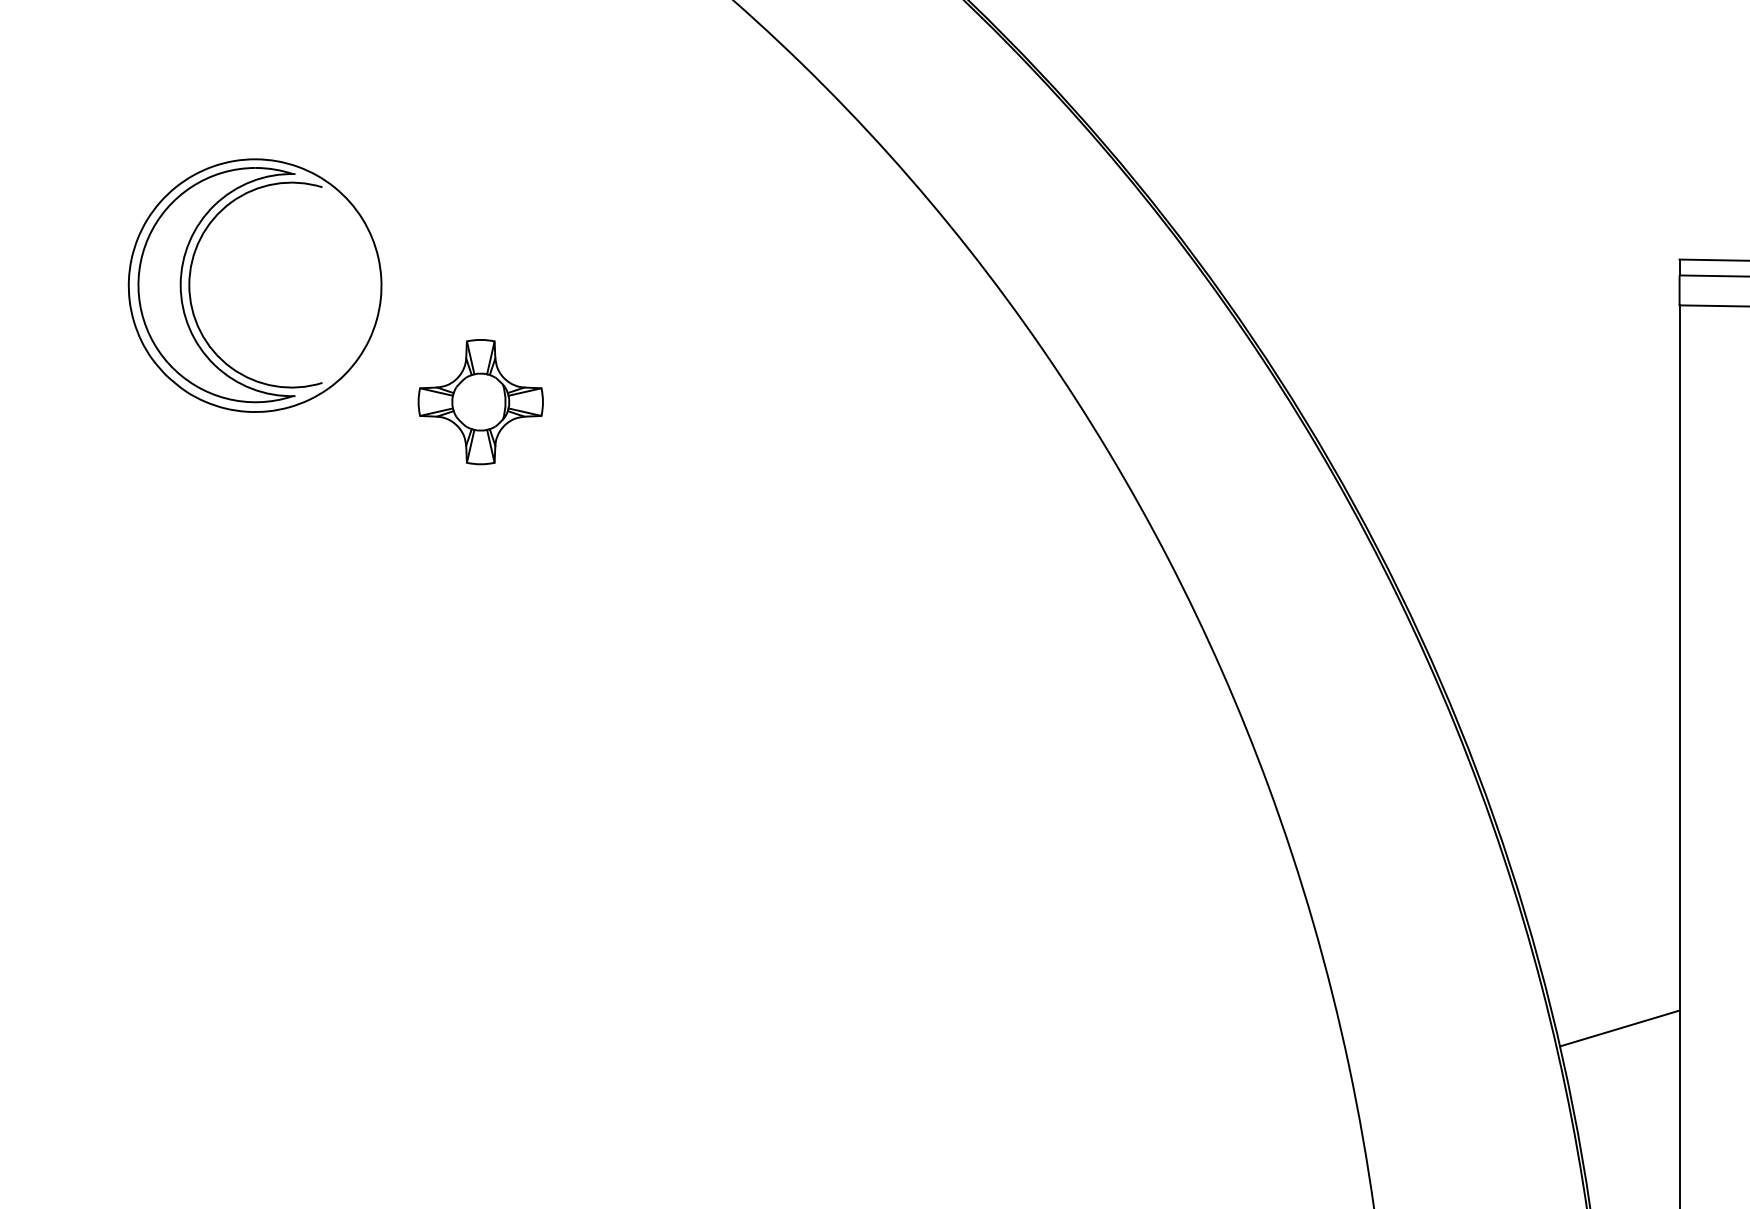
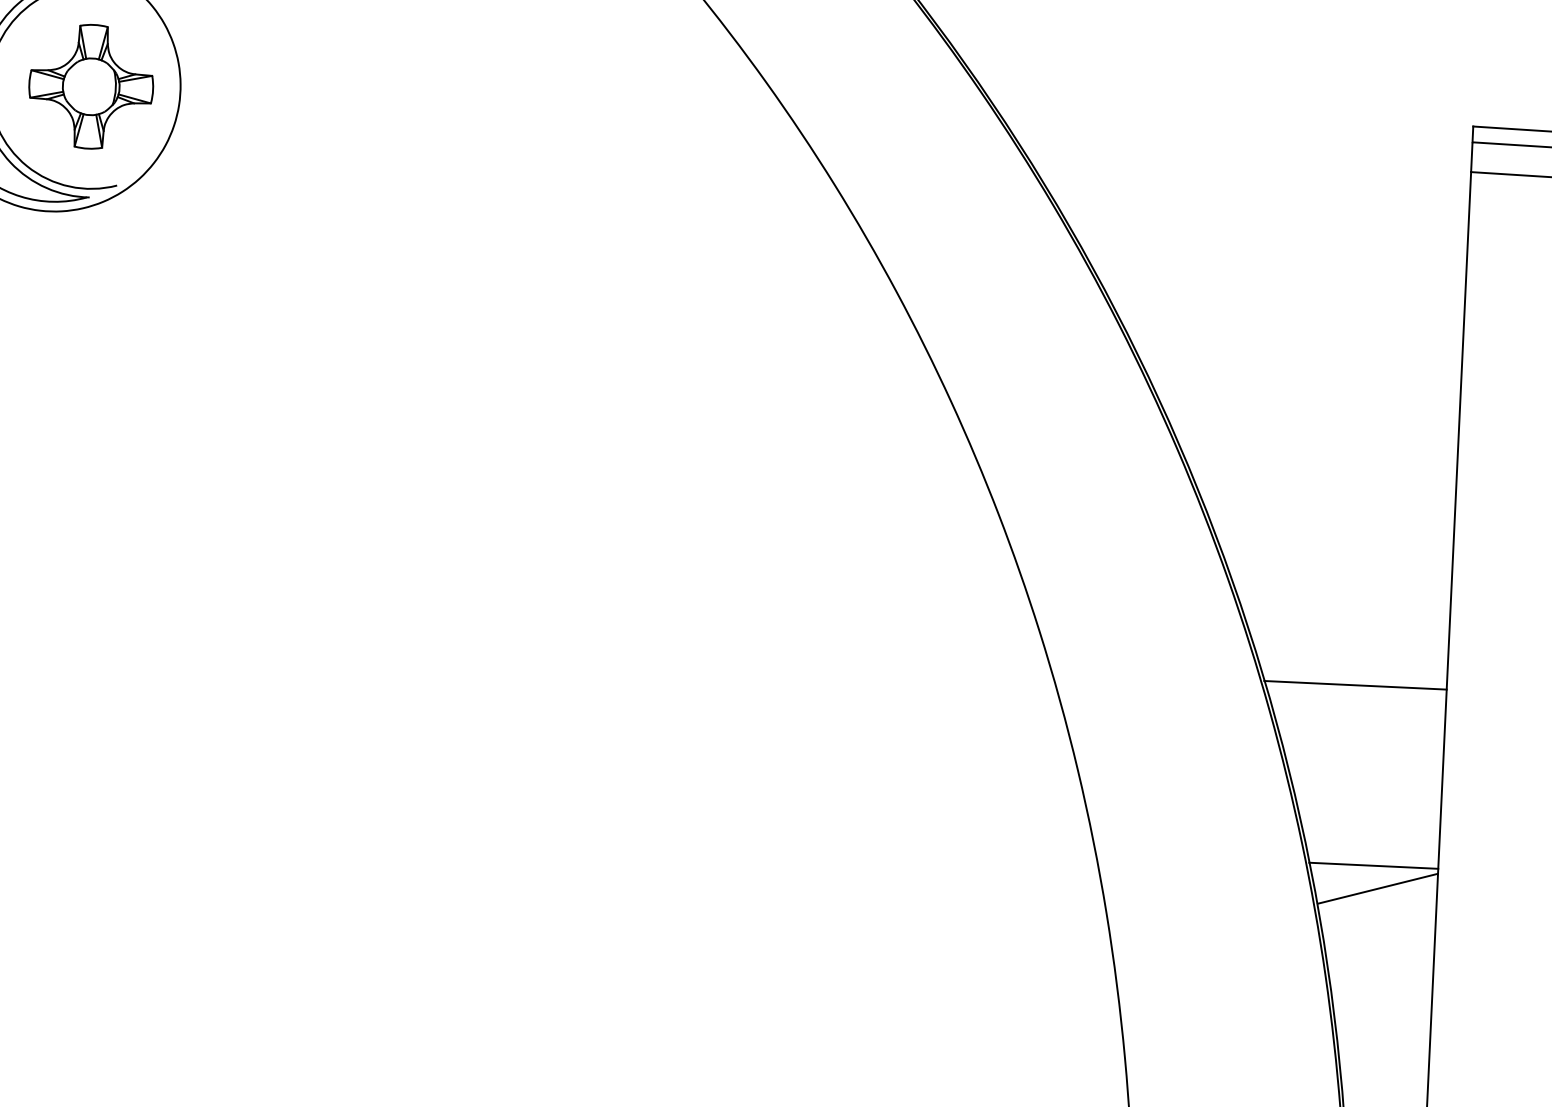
part: (480, 402) -> (90, 87), moved
line: (1587, 825) -> (1355, 685), added
line: (1614, 1005) -> (1373, 865), added

